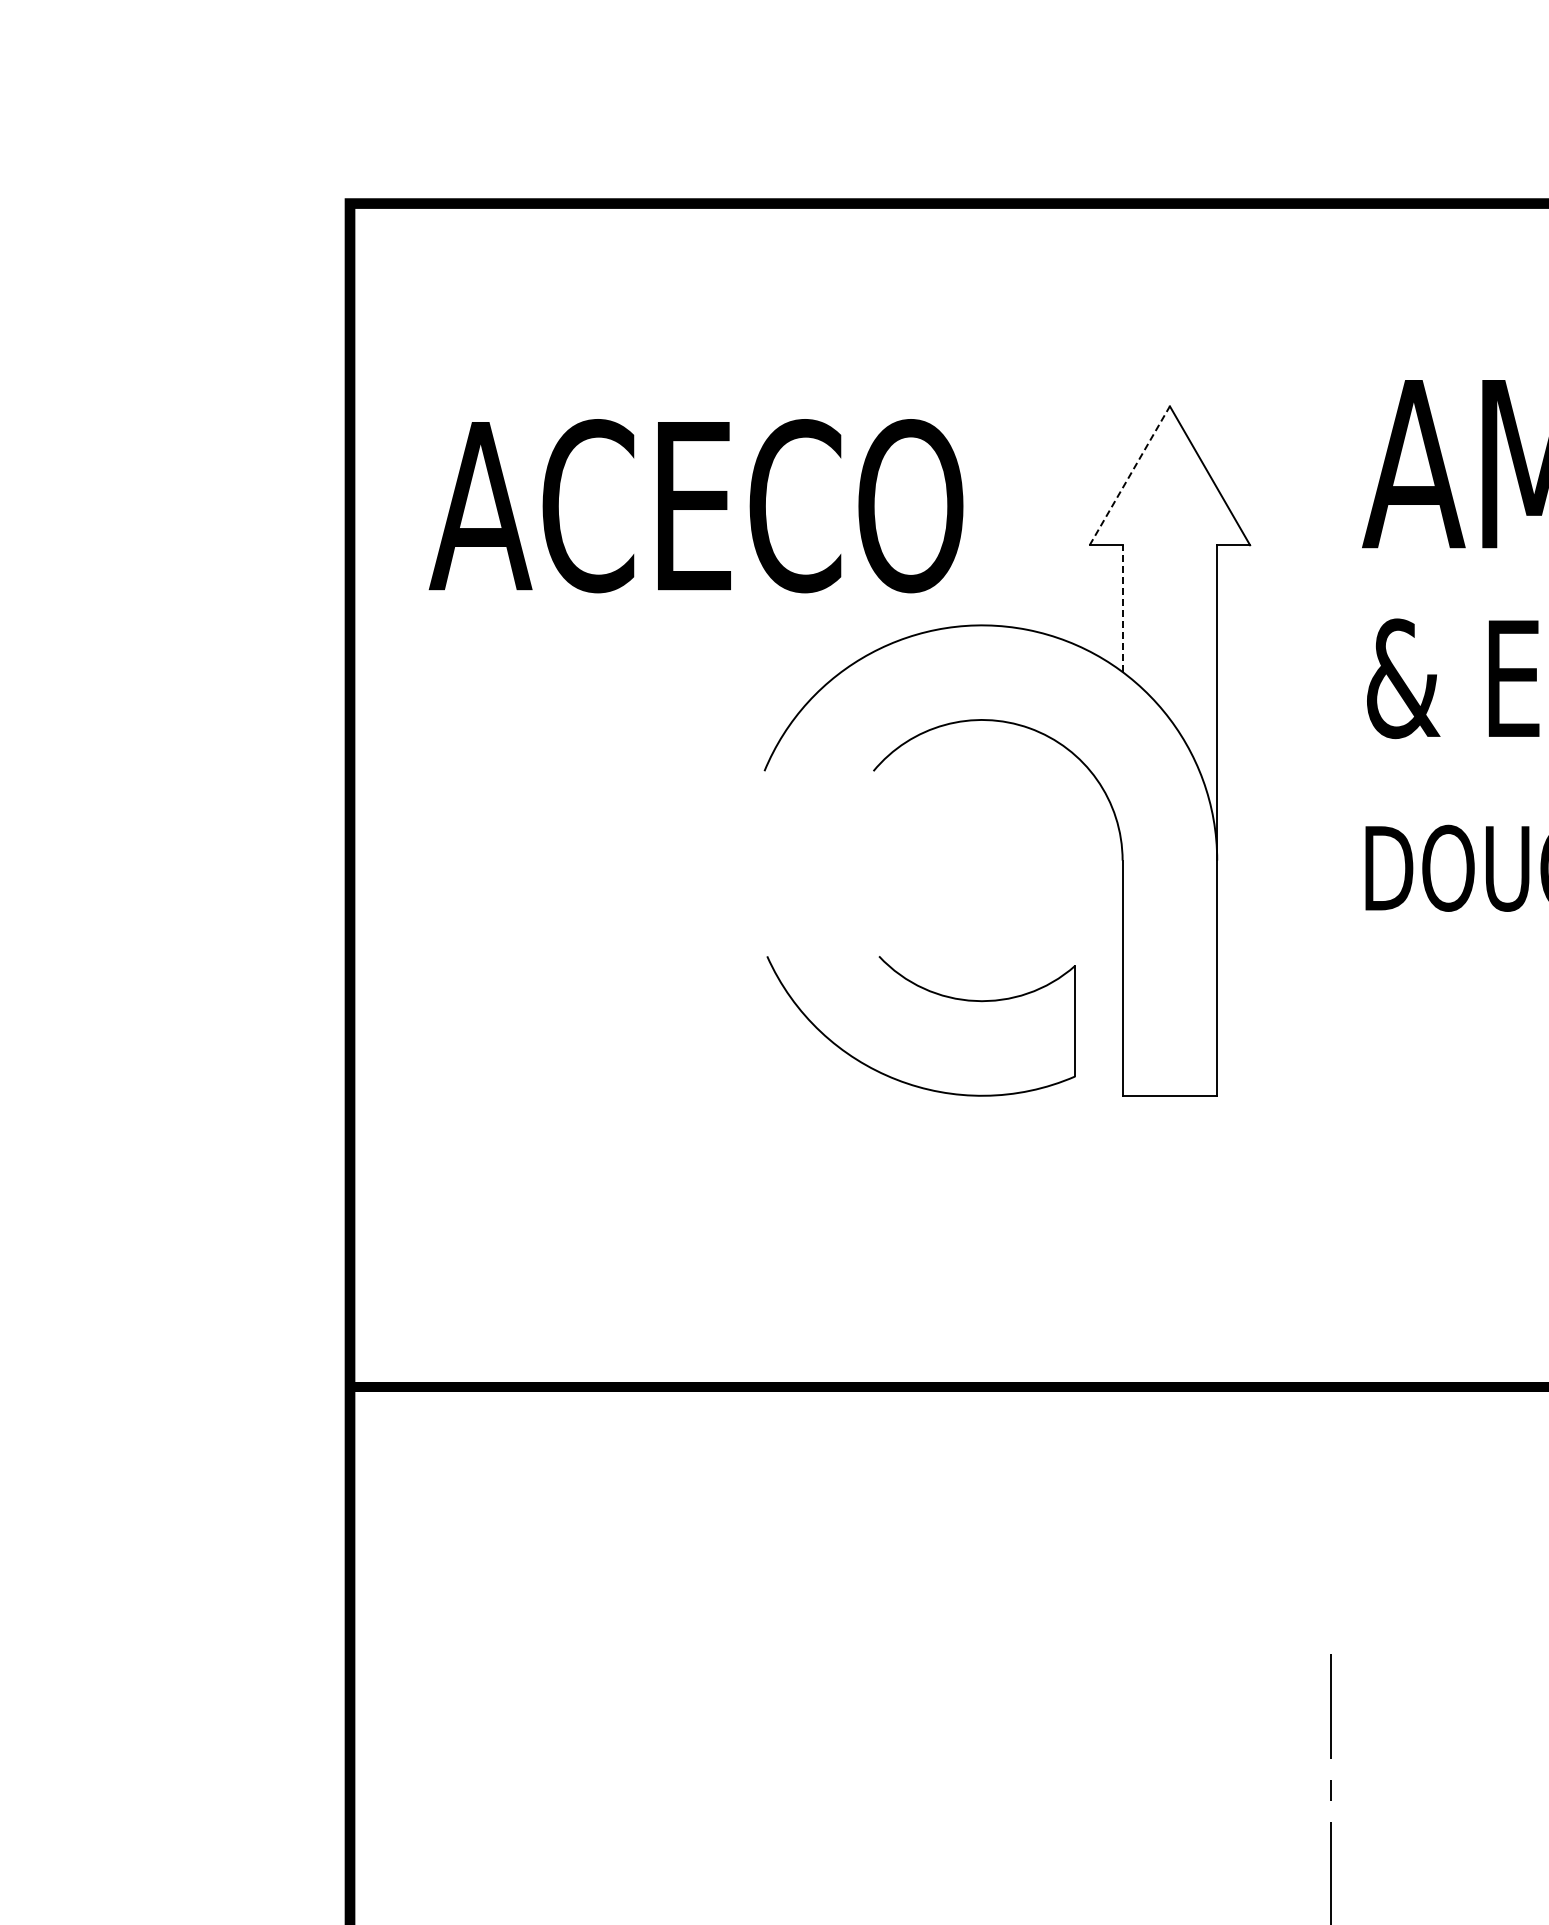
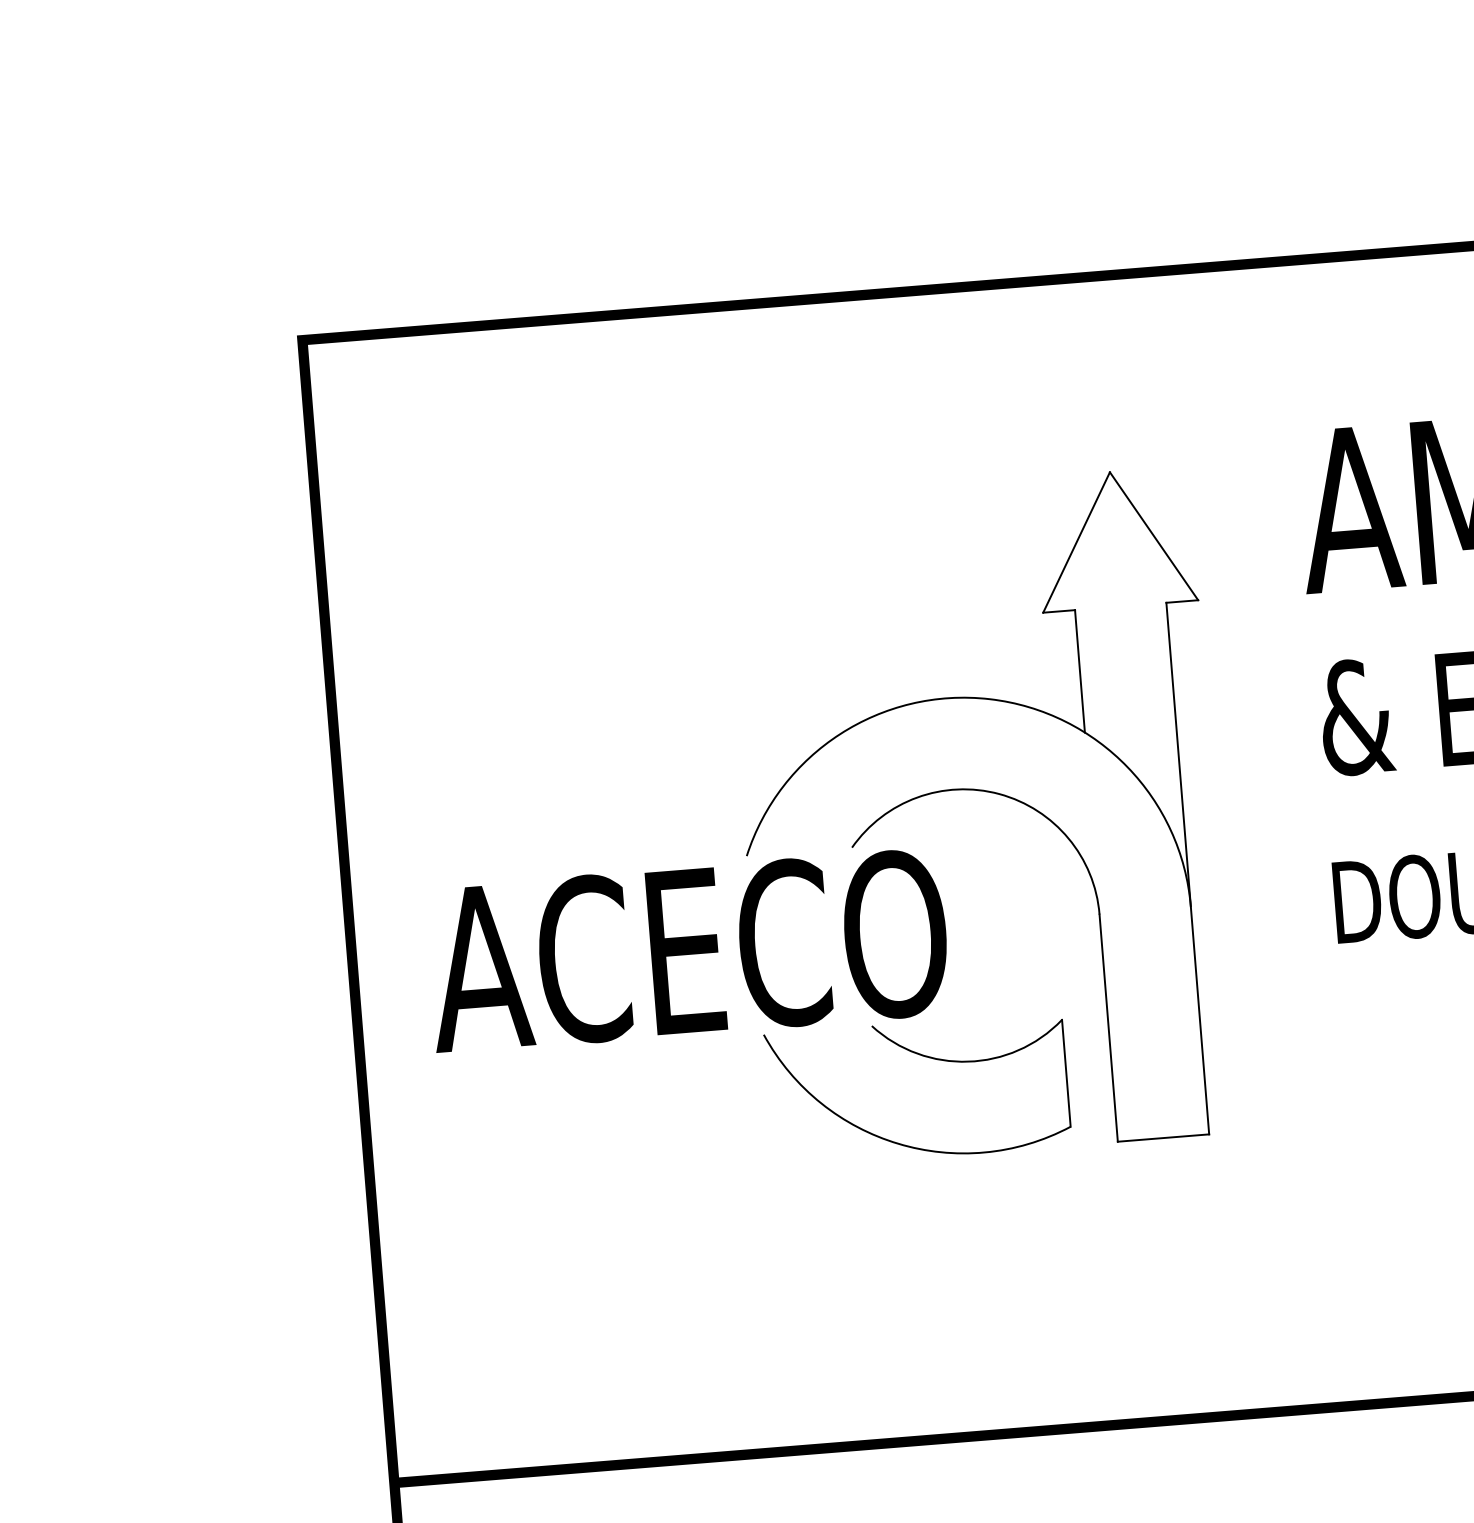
line: (1130, 475) -> (1077, 542), dashed -> solid
text: (695, 506) -> (687, 951), moved
line: (1122, 608) -> (1079, 671), dashed -> solid

